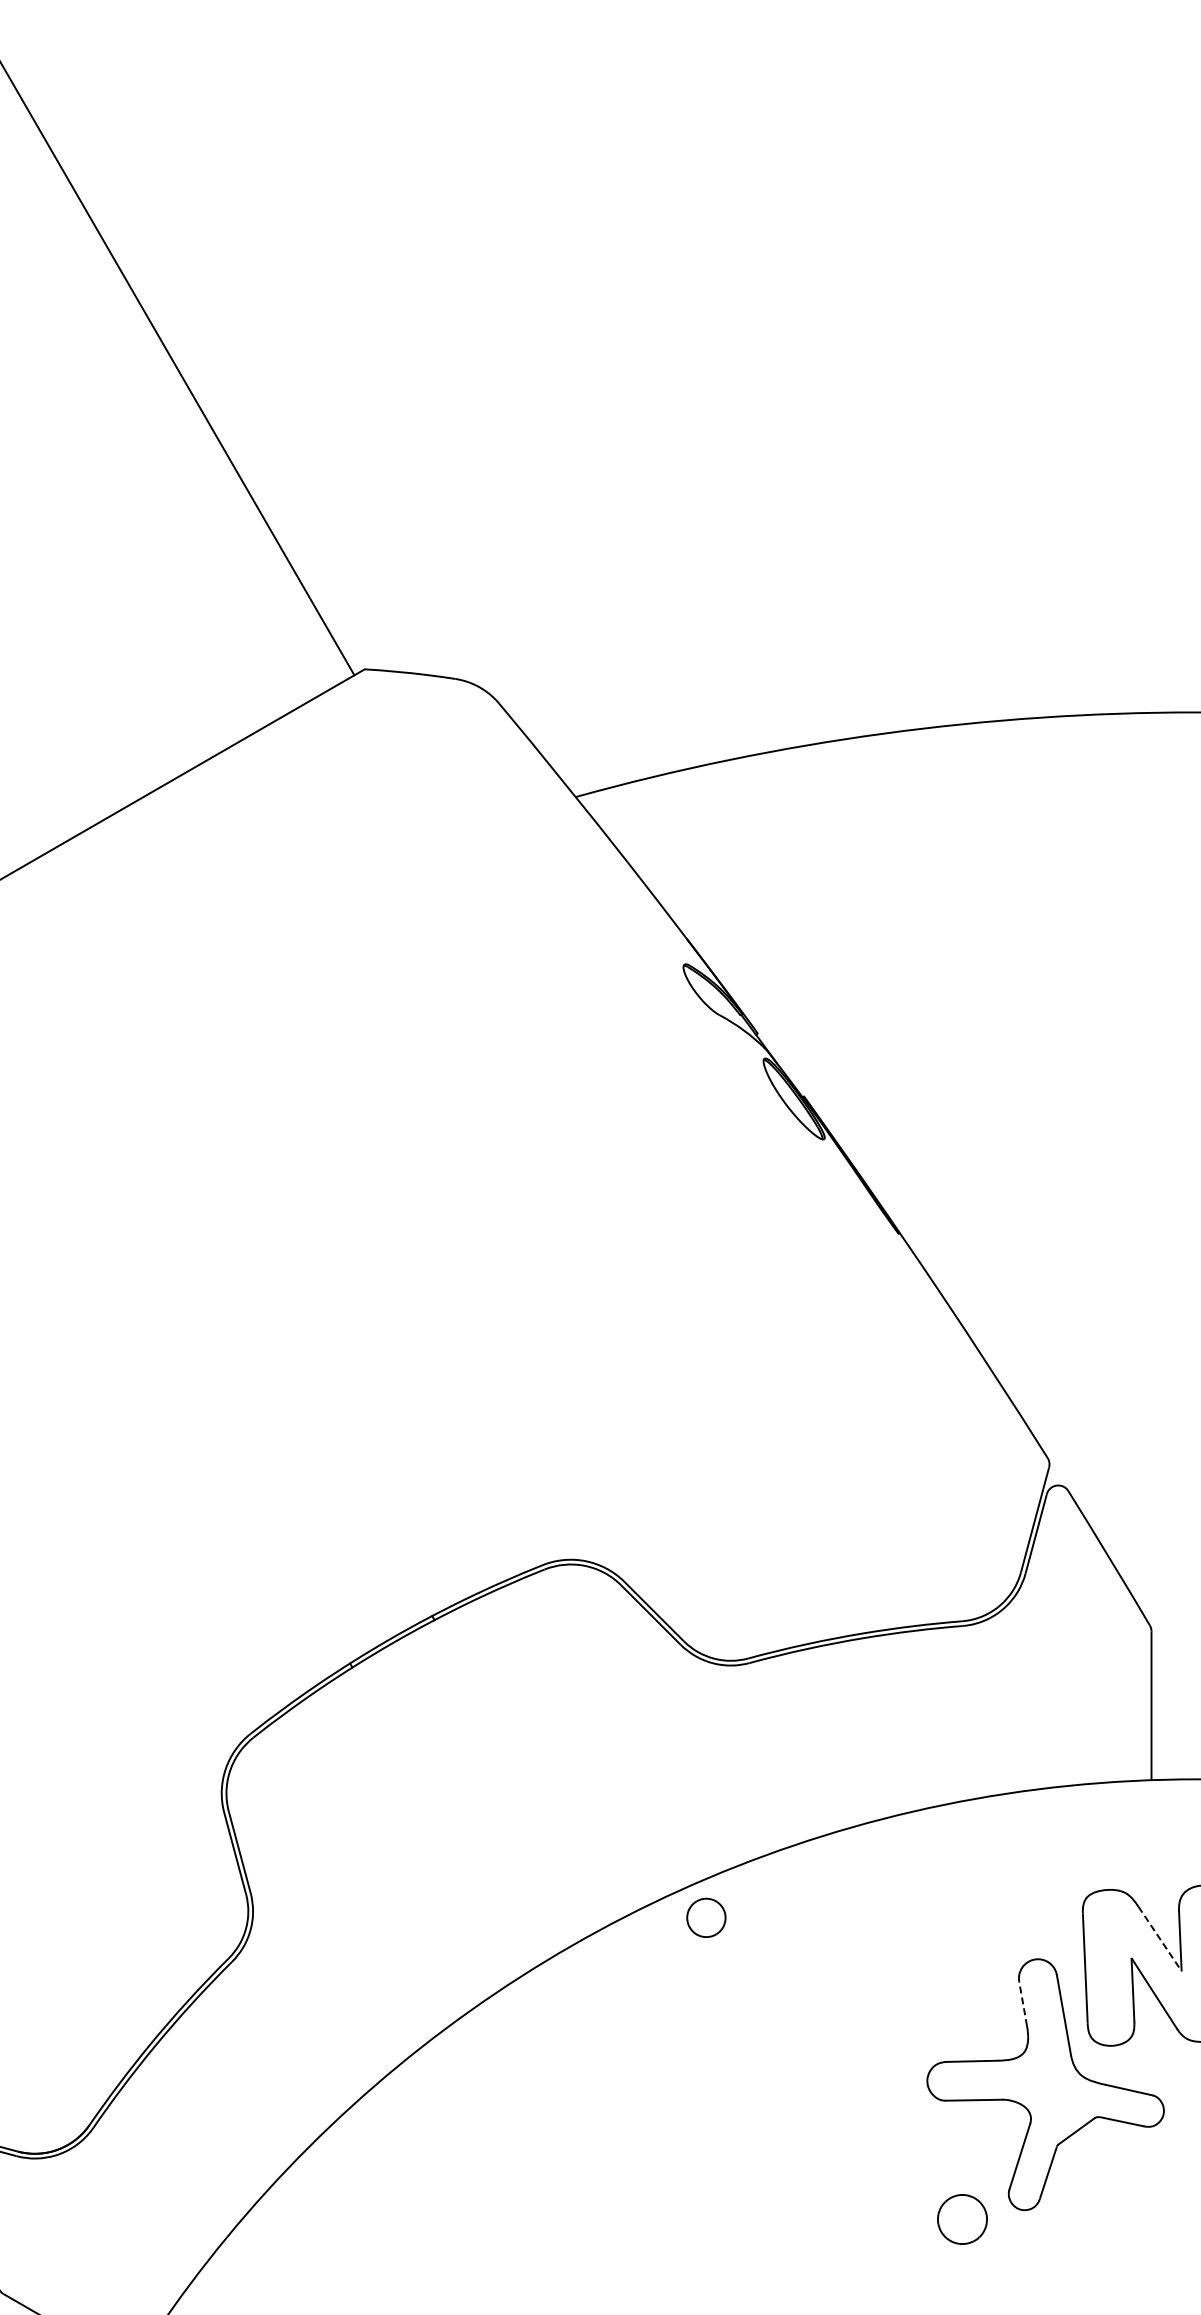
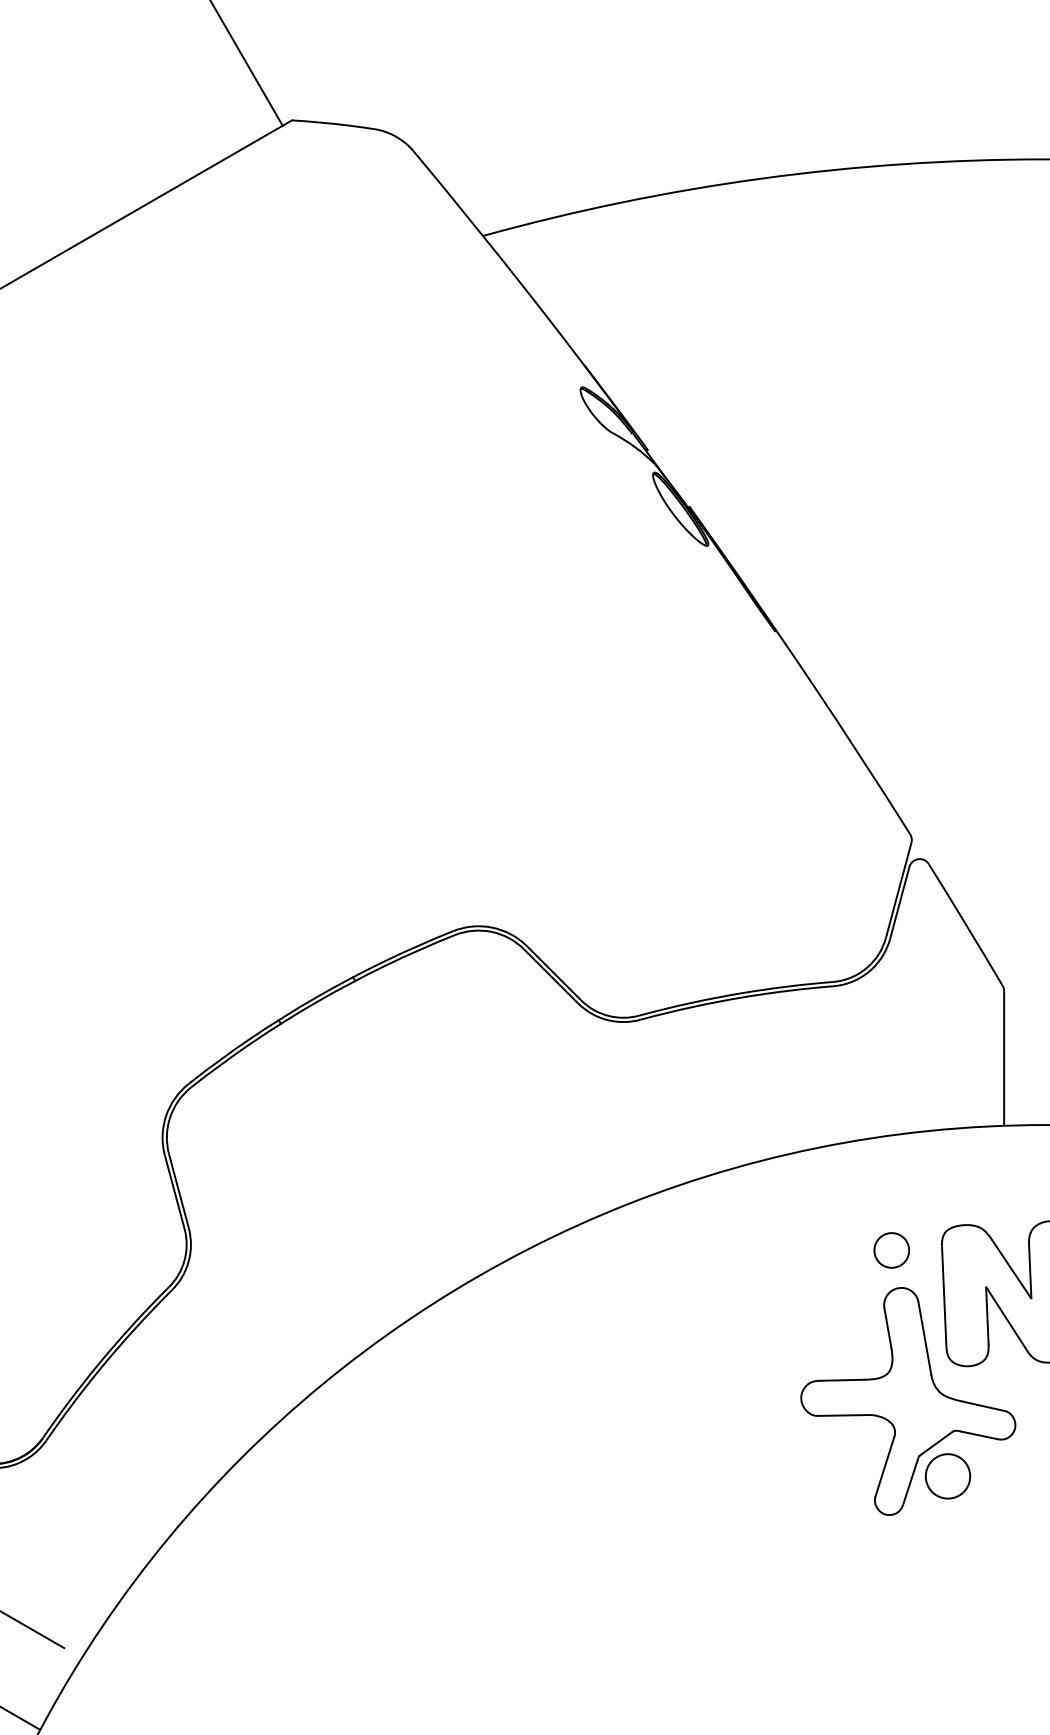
part: (706, 1917) -> (891, 1250), moved
line: (1160, 1939) -> (1012, 1270), dashed -> solid
line: (1023, 2003) -> (888, 1327), dashed -> solid
part: (962, 2219) -> (948, 1476), moved

